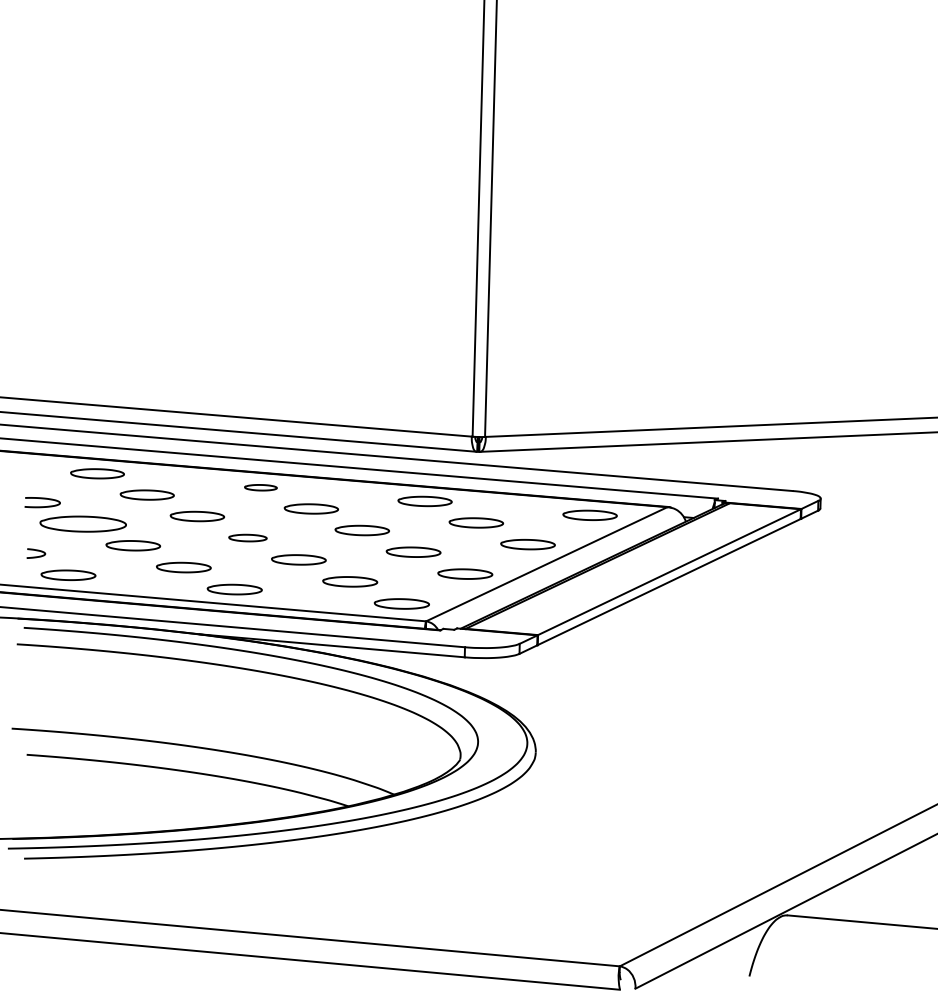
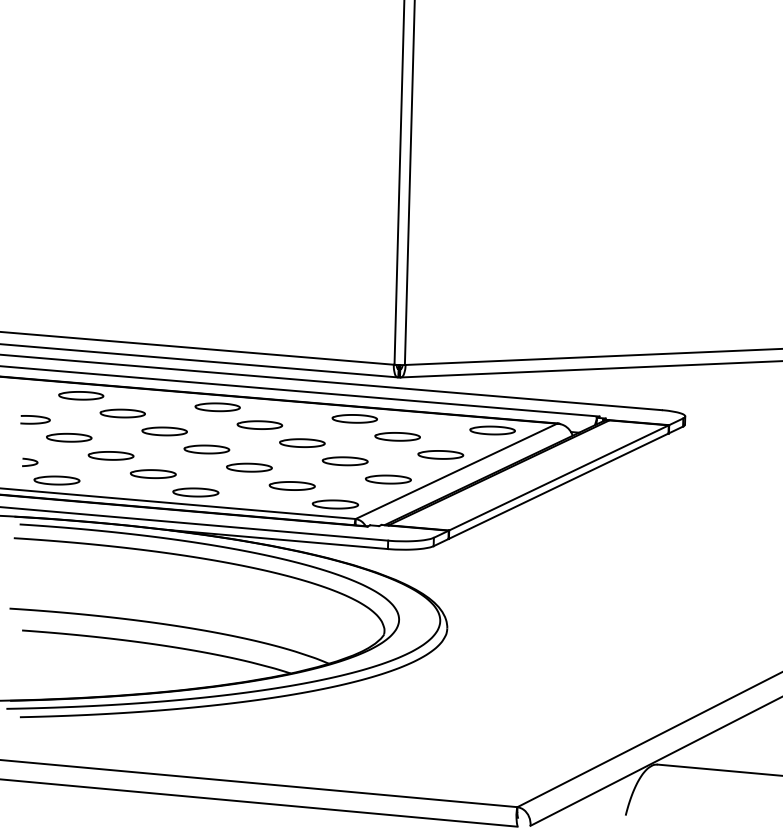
part: (260, 487) -> (217, 407), size x1.67
part: (82, 523) -> (68, 437), size x0.62
part: (247, 537) -> (206, 448), size x1.43

